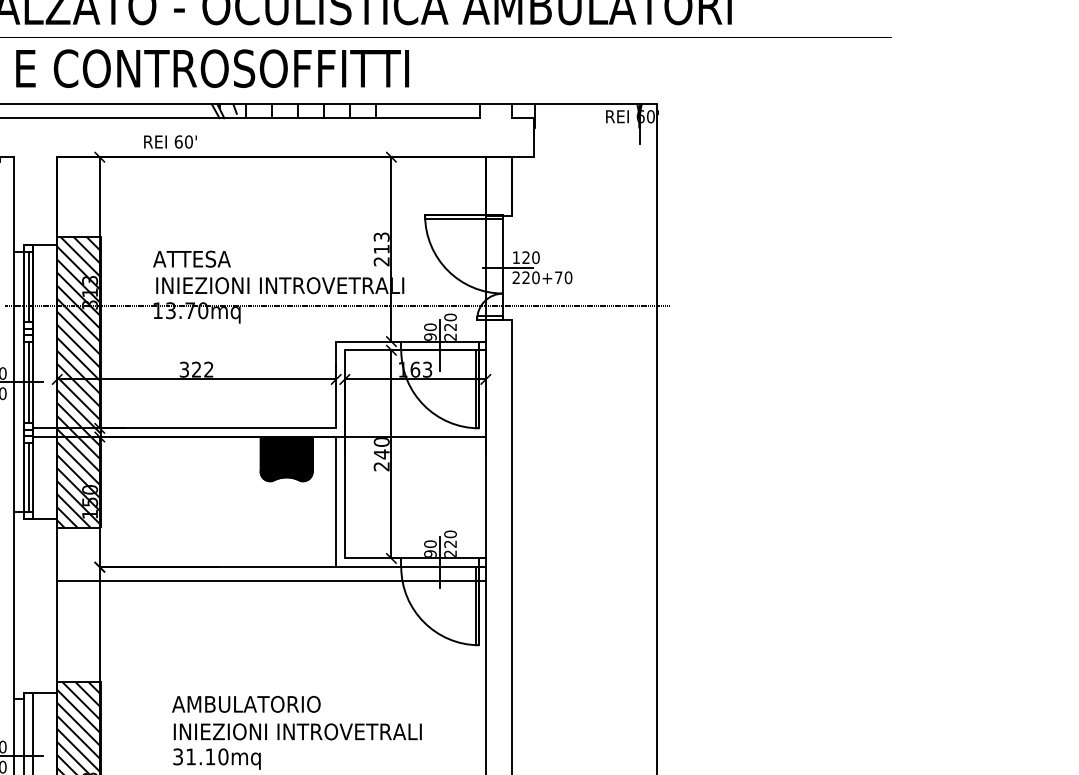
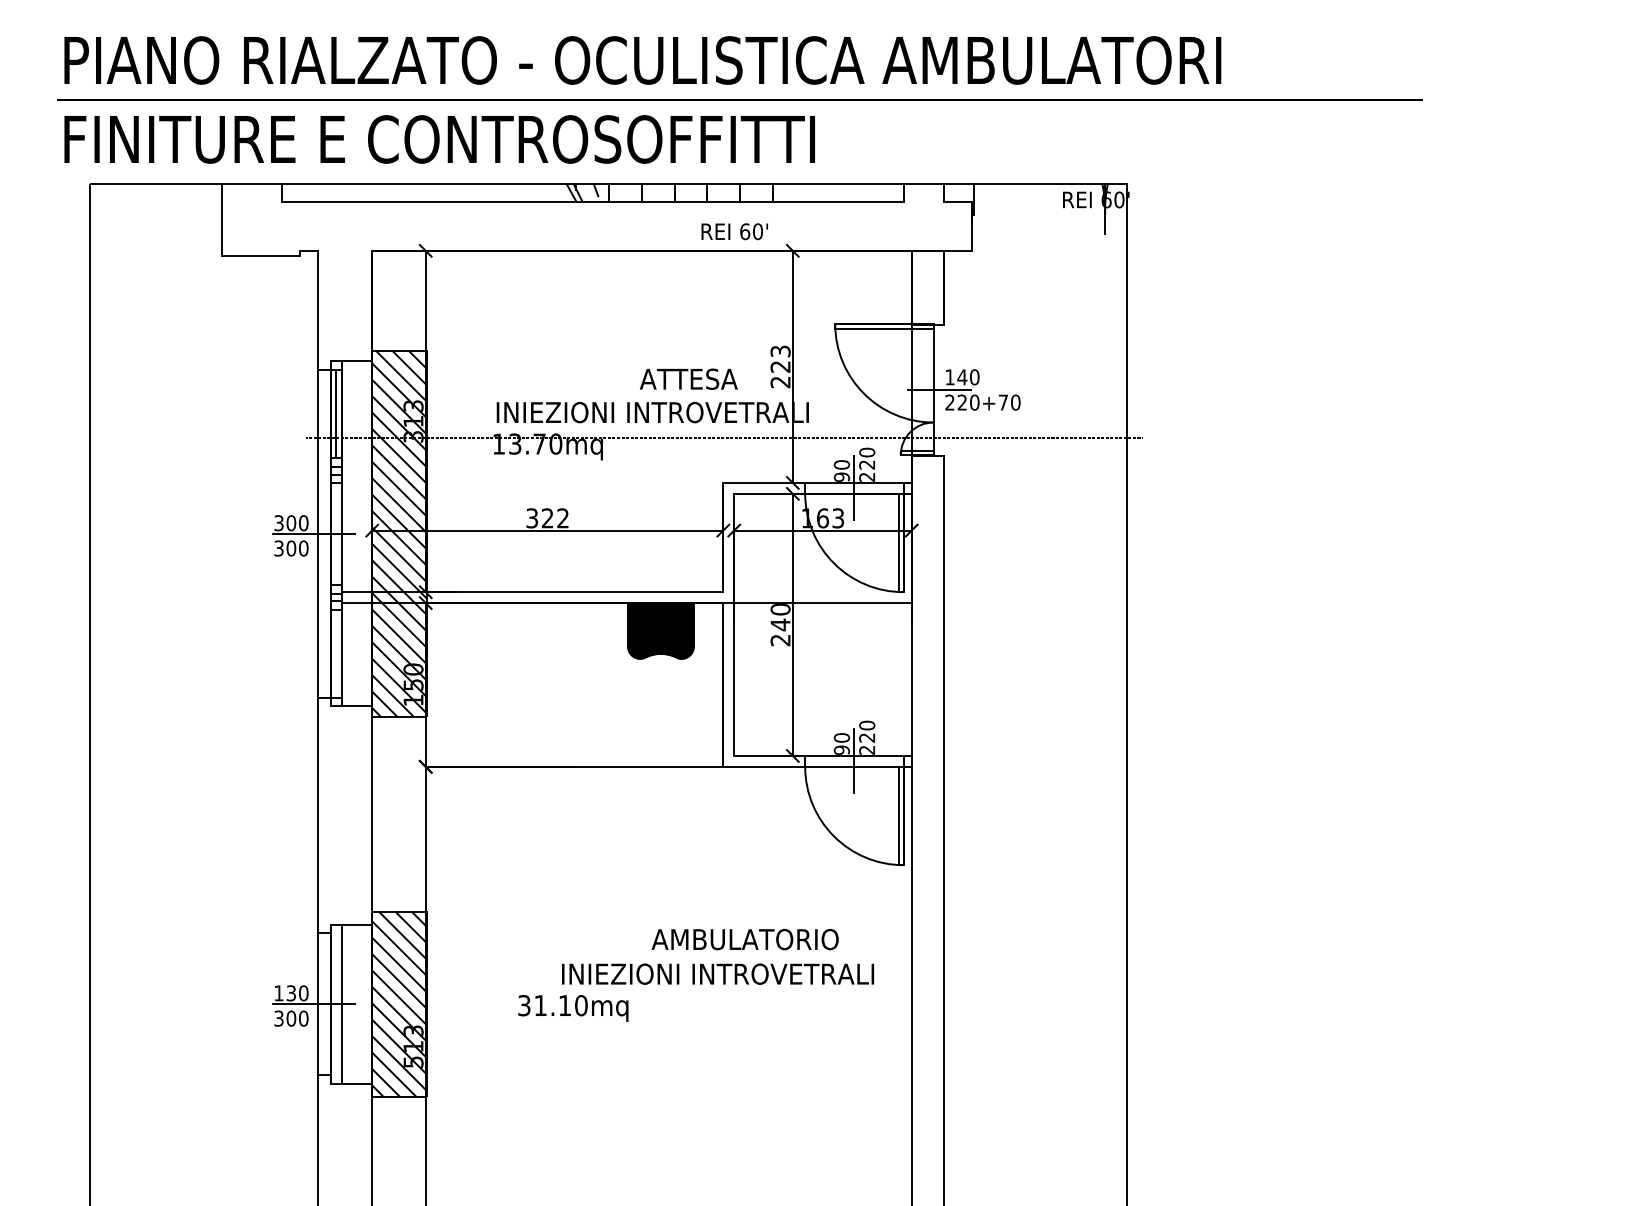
text: (170, 141) -> (734, 231), moved
text: (381, 249) -> (780, 366), 213 -> 223
text: (526, 257) -> (962, 377), 120 -> 140
text: (191, 258) -> (688, 378), moved
line: (28, 382) -> (336, 534), removed
line: (28, 477) -> (336, 653), removed
line: (271, 581) -> (641, 784), removed
text: (245, 704) -> (744, 939), moved
text: (298, 731) -> (718, 973), moved

